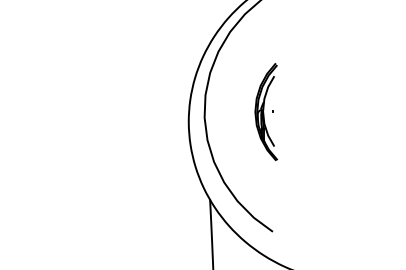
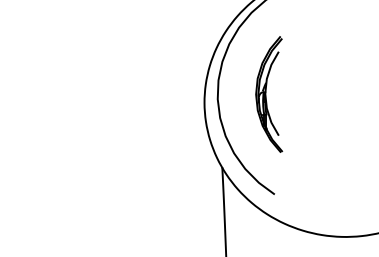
part: (266, 112) -> (269, 94), size x1.43

